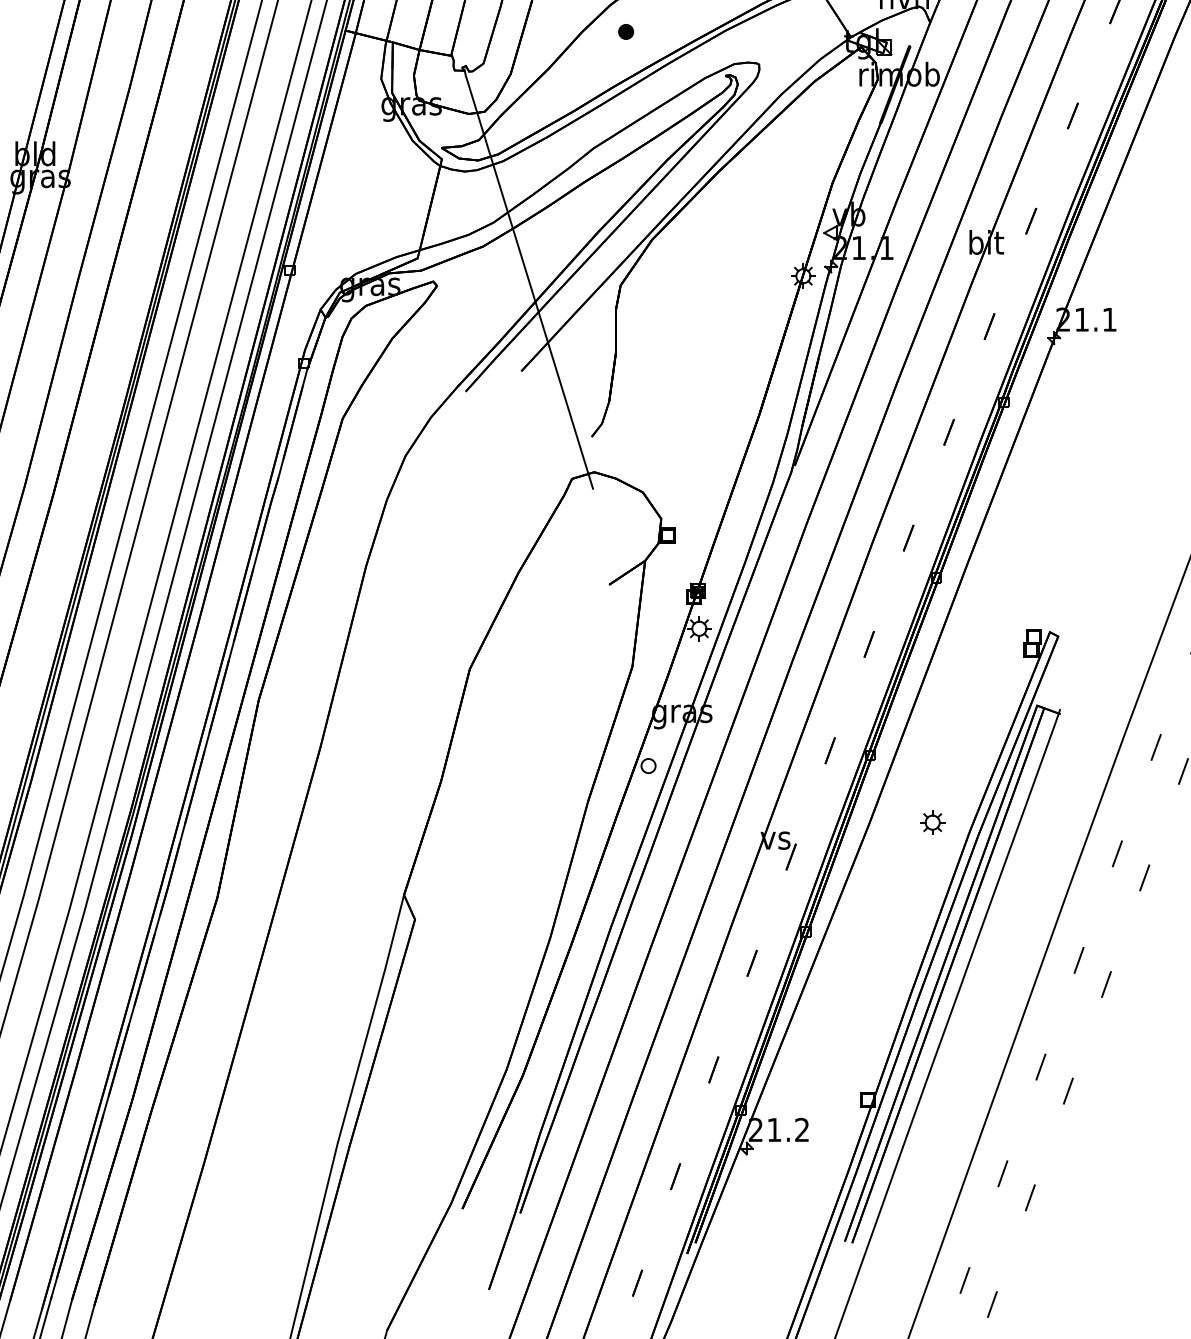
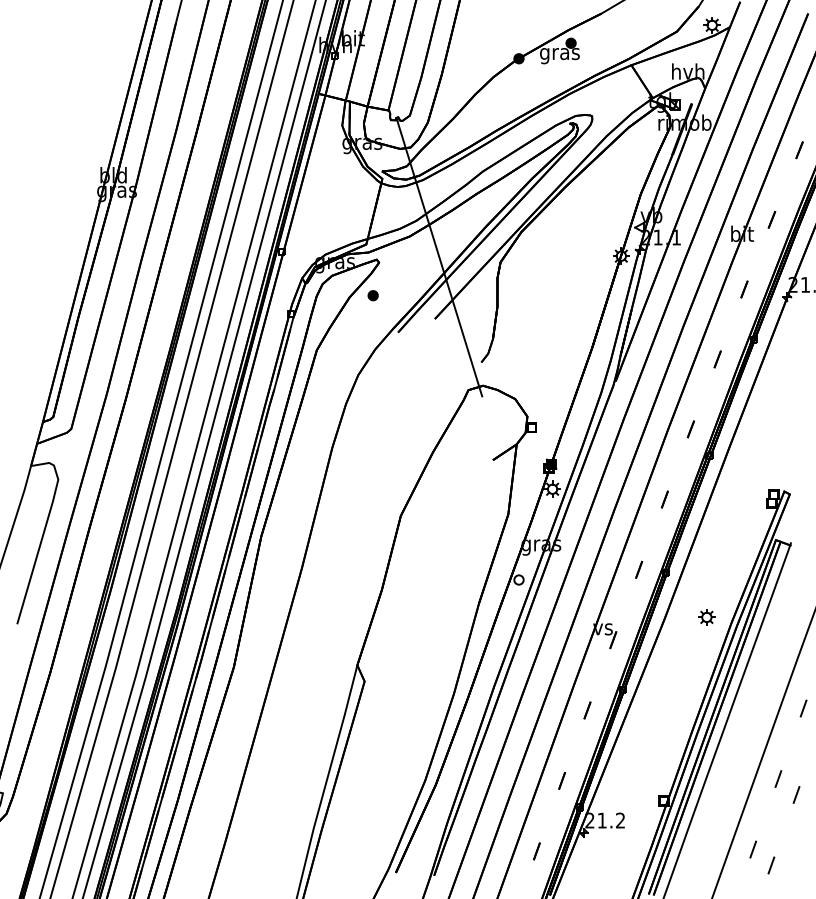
part: (625, 31) -> (372, 295), moved

